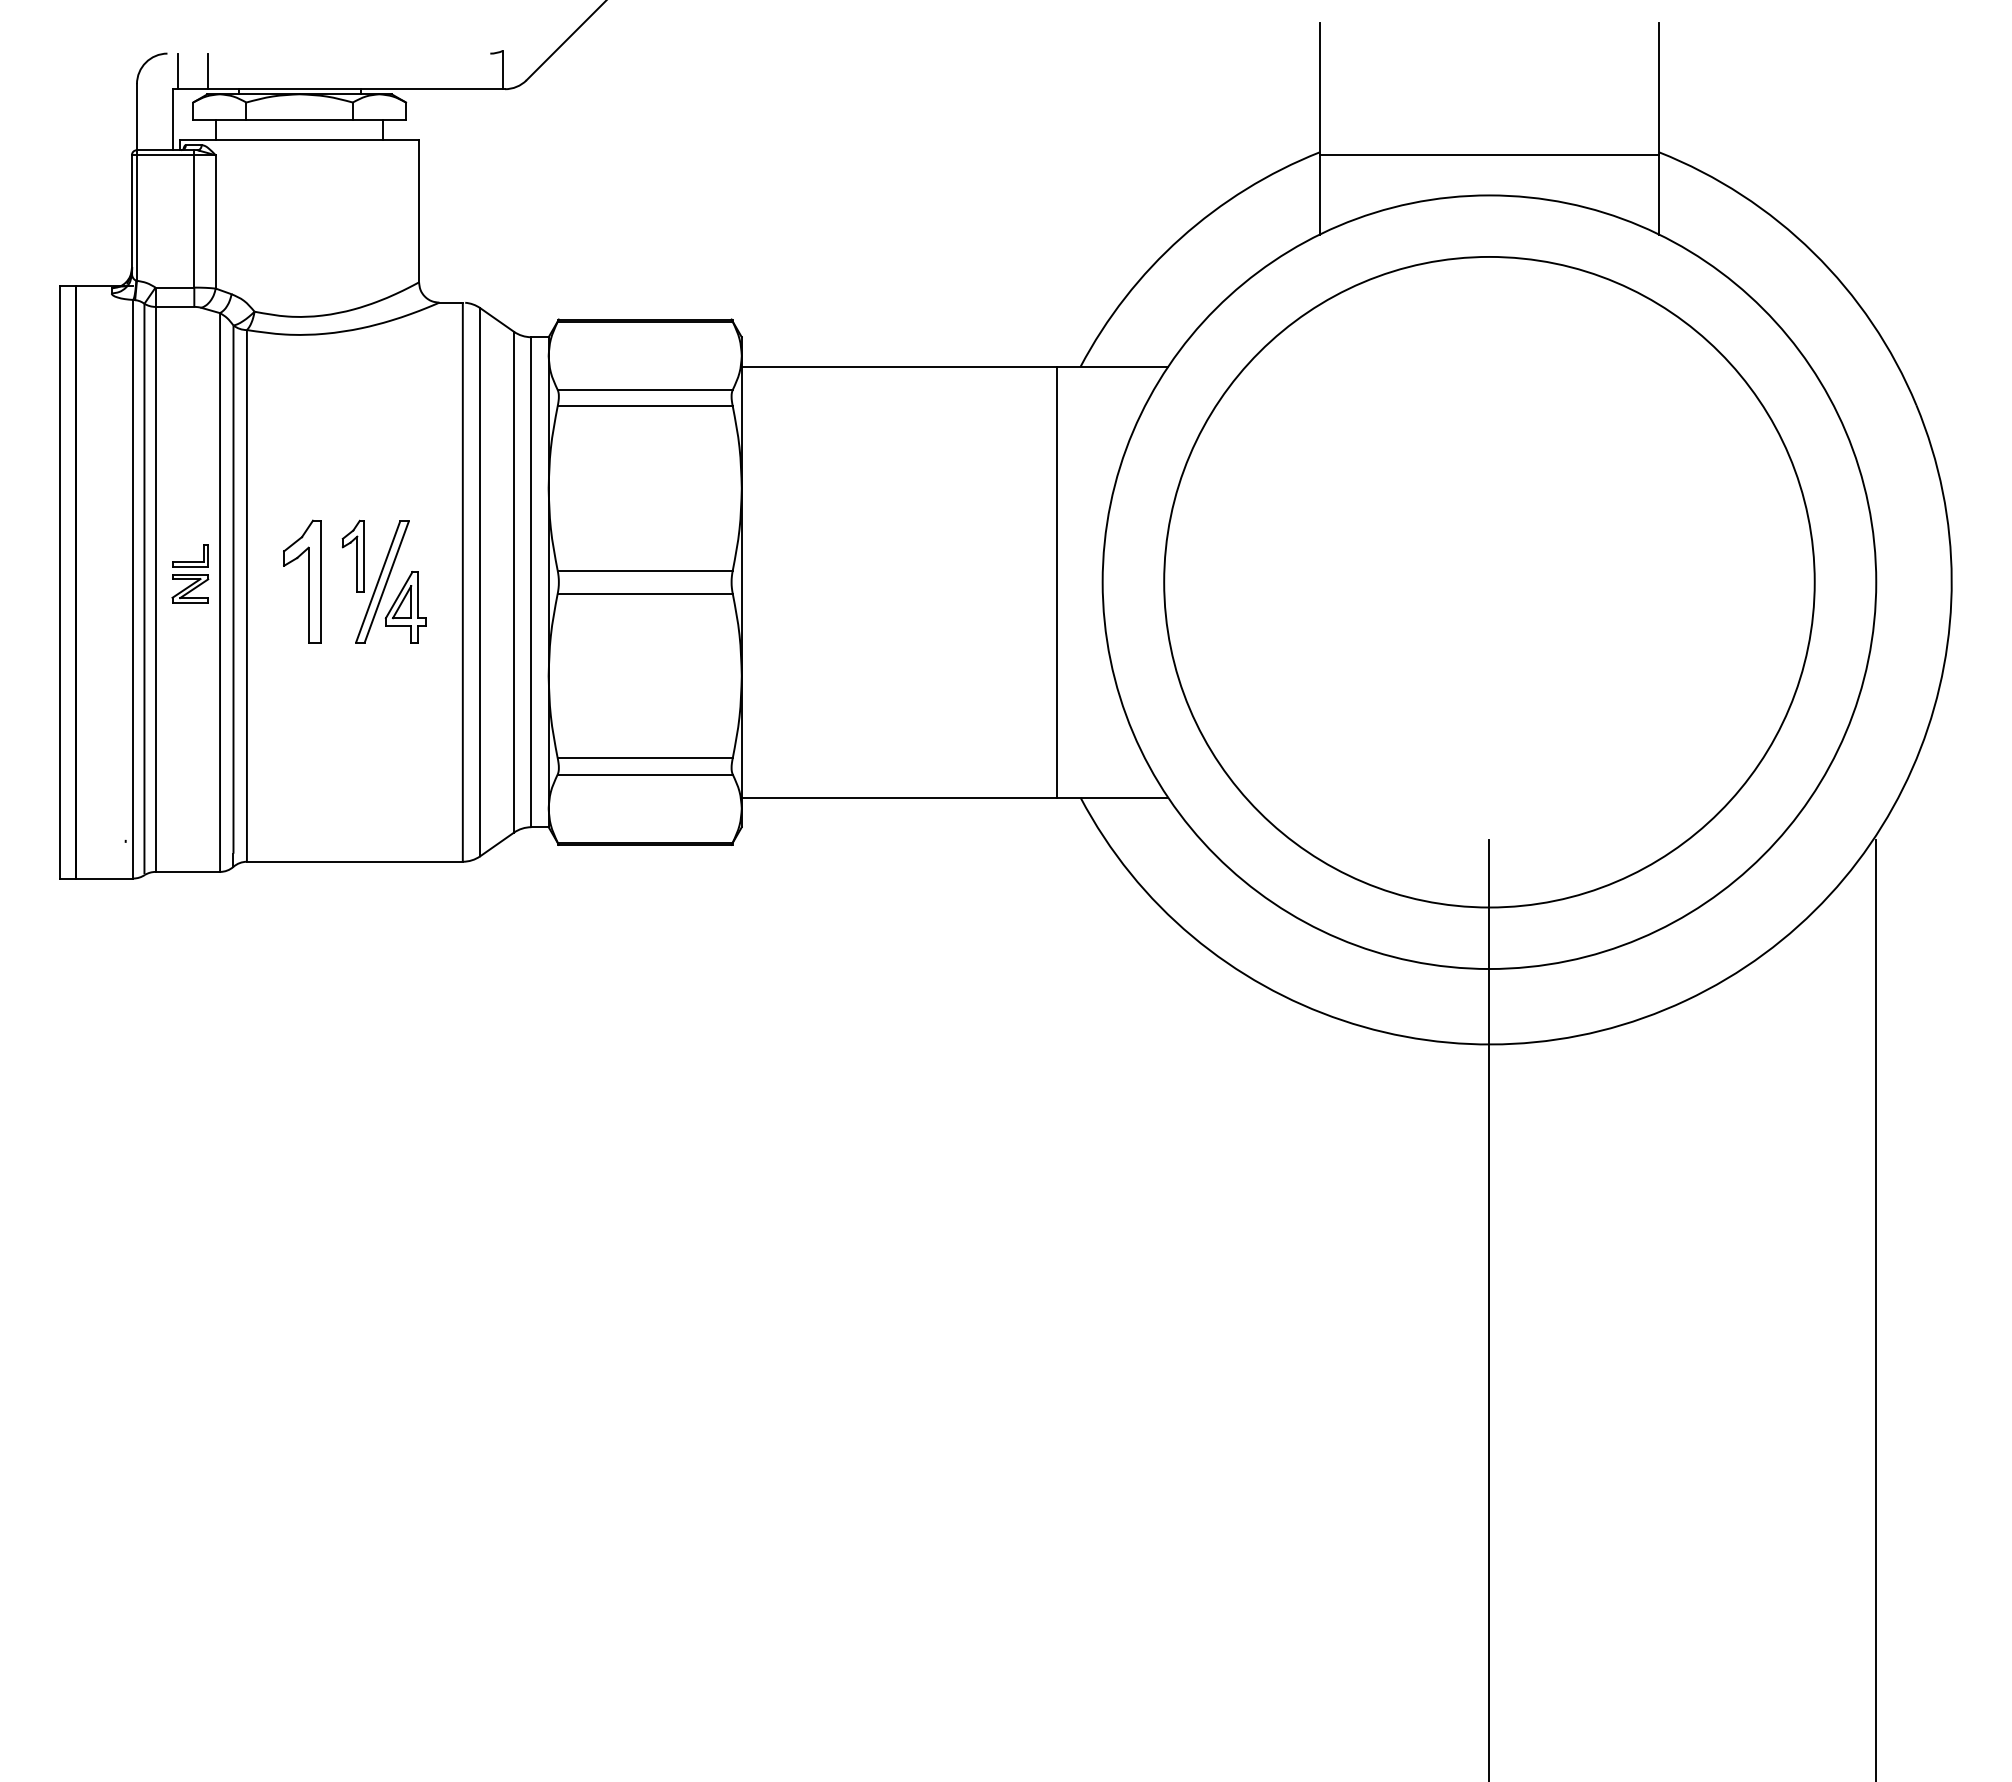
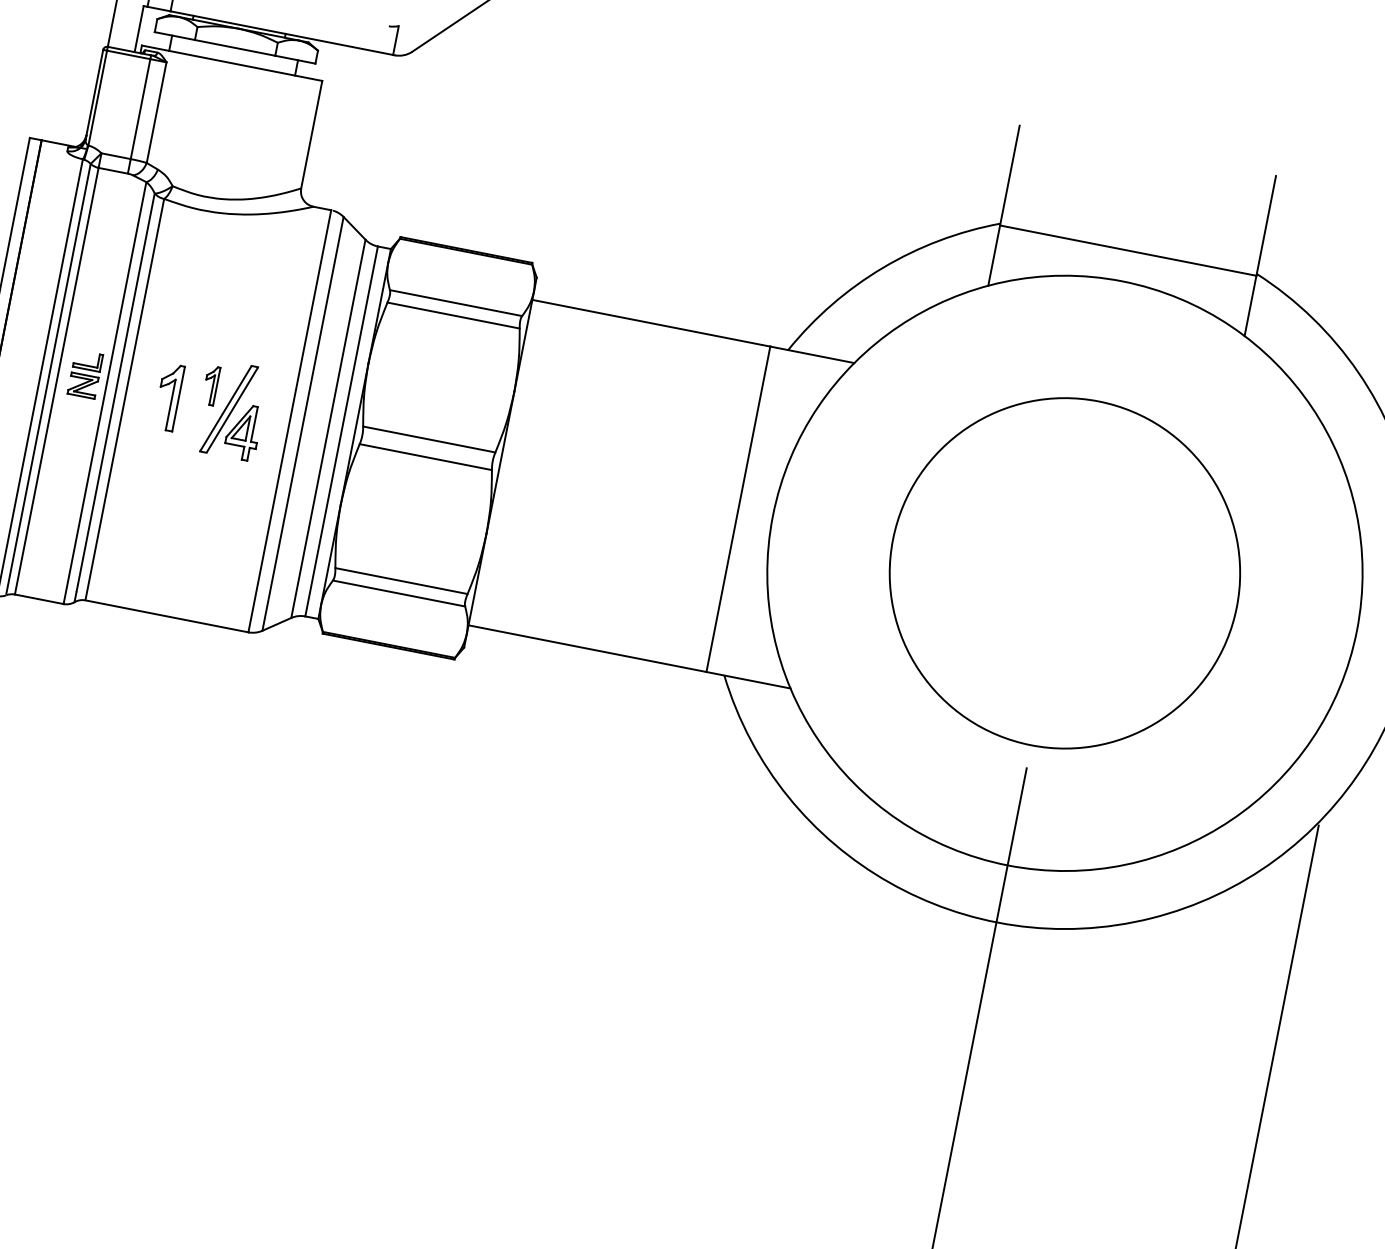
part: (352, 555) -> (210, 384), size x0.7
part: (302, 581) -> (168, 396), size x0.7
circle: (1489, 581) -> (1065, 572), size x0.7

